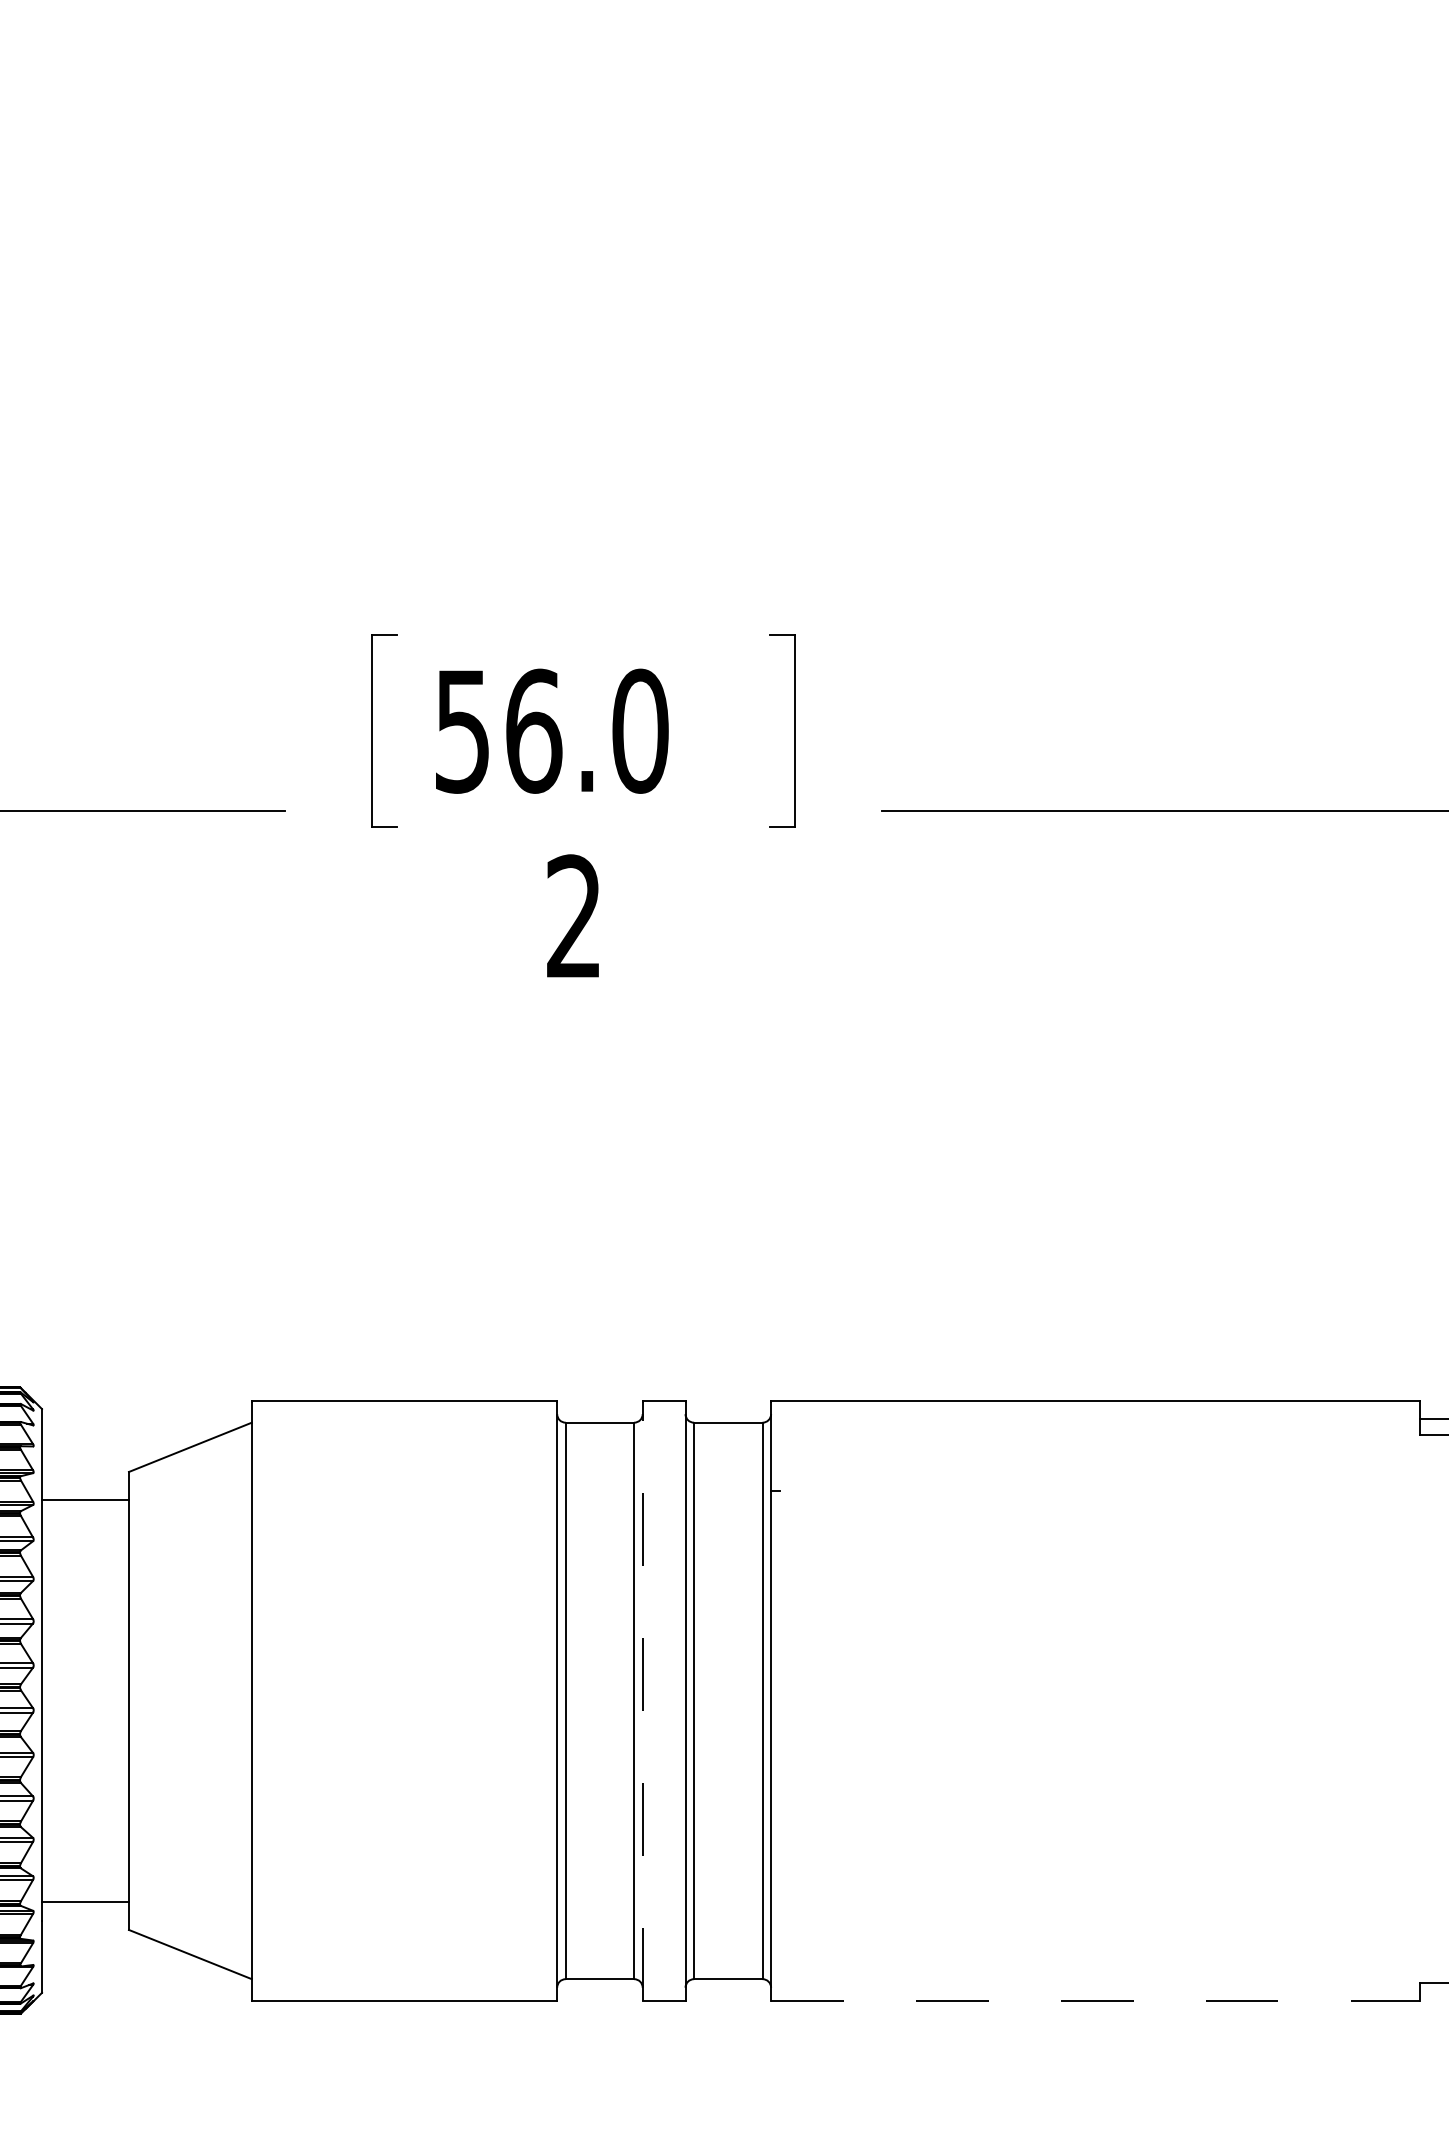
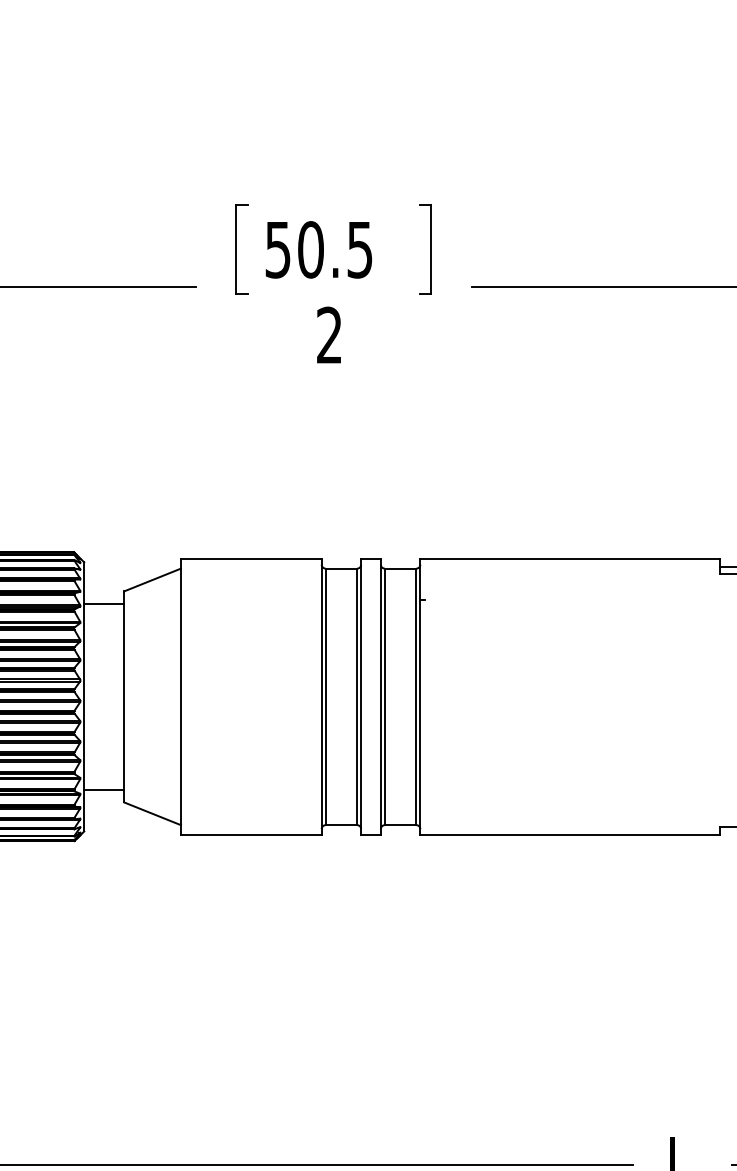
text: (587, 730) -> (335, 249), 56.0 -> 50.5
line: (643, 1702) -> (361, 697), dashed -> solid
line: (1094, 2001) -> (569, 835), dashed -> solid

